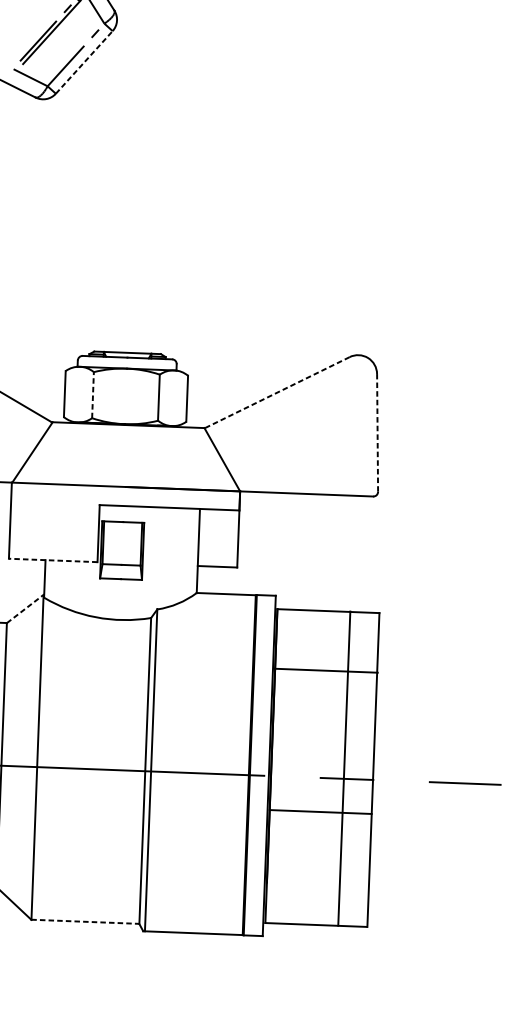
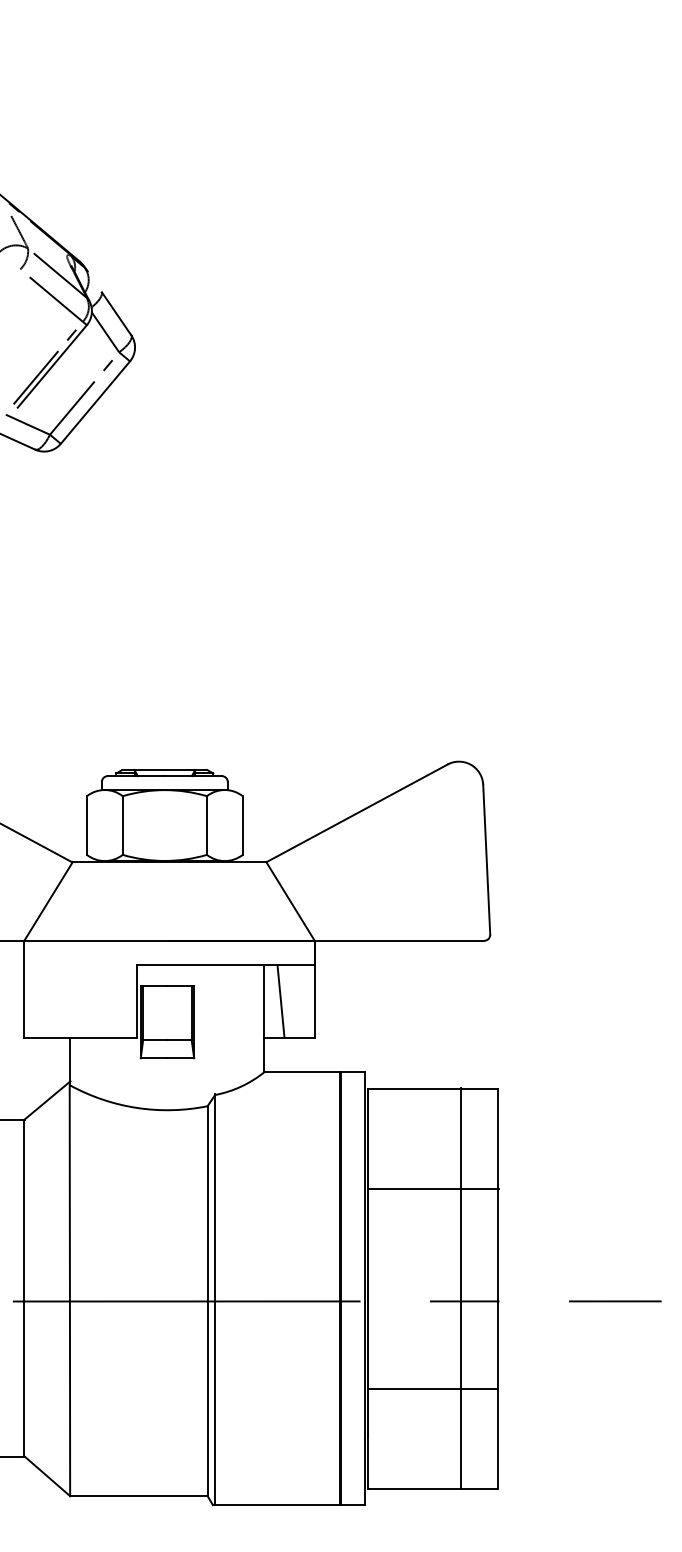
line: (84, 62) -> (95, 402), dashed -> solid
line: (277, 392) -> (357, 813), dashed -> solid
line: (92, 395) -> (122, 825), dashed -> solid
line: (377, 432) -> (486, 859), dashed -> solid
line: (211, 538) -> (280, 1001), added
line: (52, 560) -> (79, 1037), dashed -> solid
line: (25, 608) -> (47, 1100), dashed -> solid
line: (325, 670) -> (432, 1188), moved
line: (320, 811) -> (432, 1388), moved
line: (85, 921) -> (138, 1495), dashed -> solid

